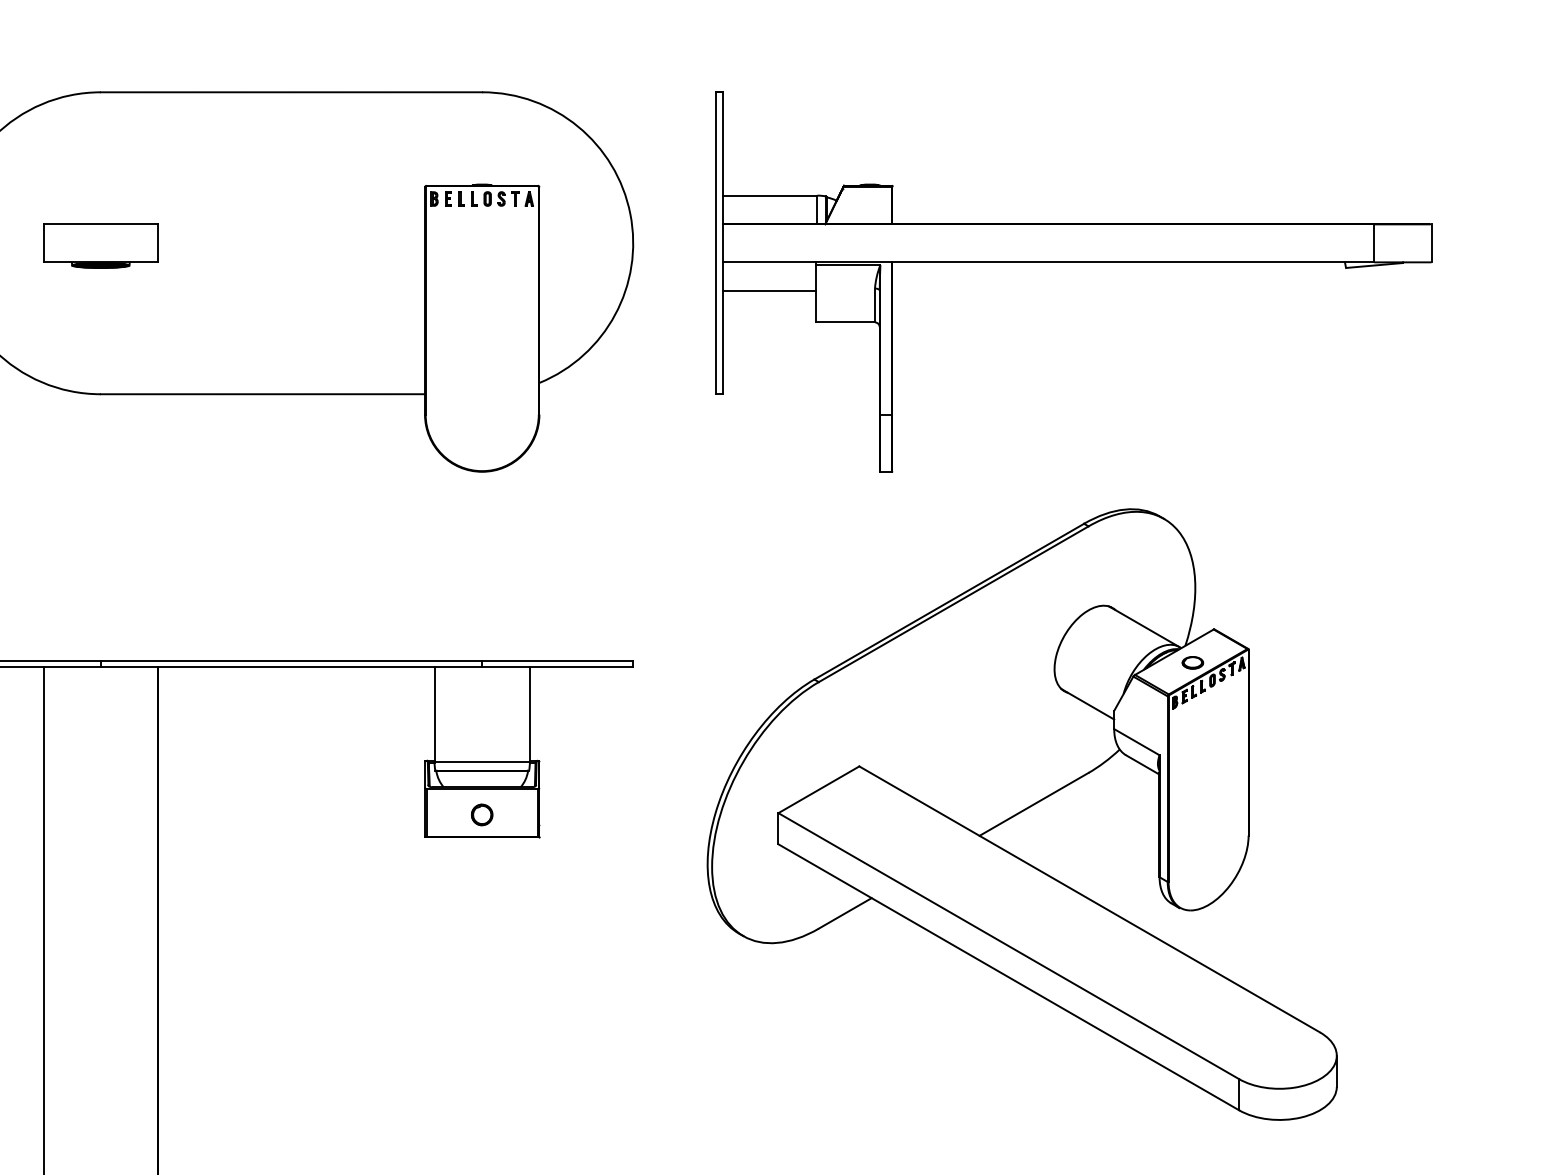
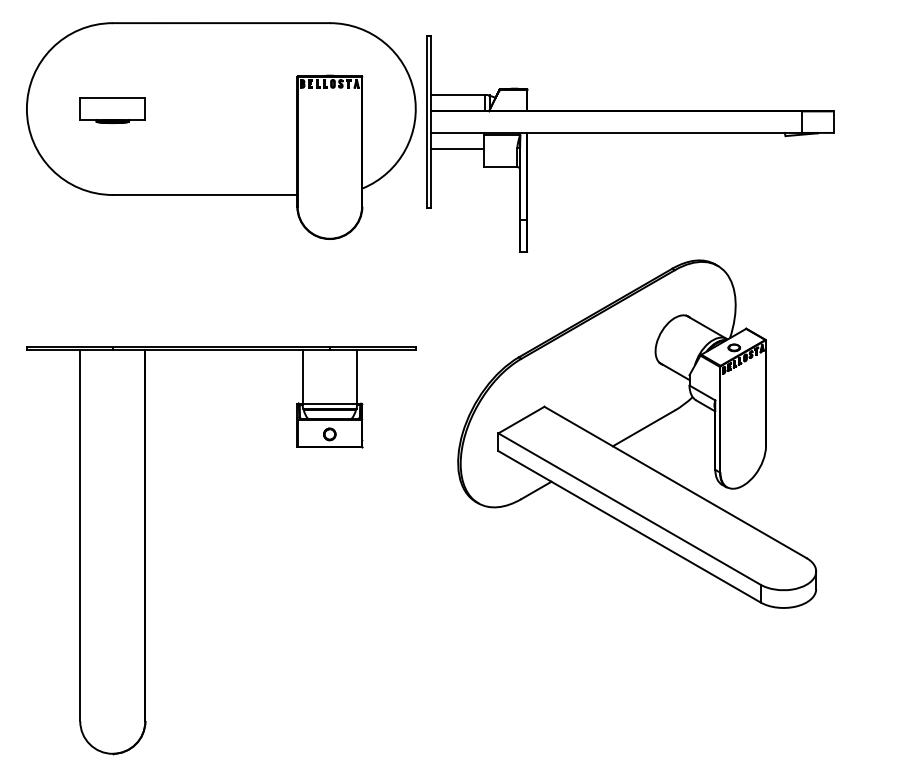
part: (1073, 263) -> (630, 133), moved

